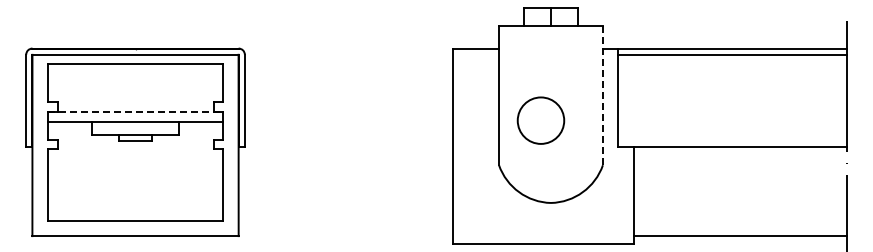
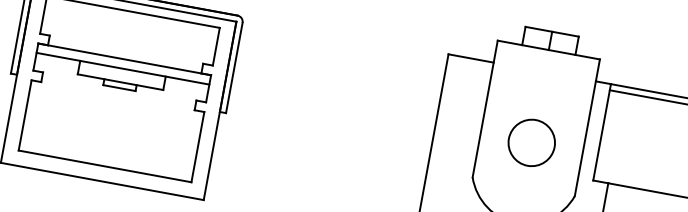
line: (602, 95) -> (586, 127), dashed -> solid
line: (135, 112) -> (124, 59), dashed -> solid
circle: (540, 120) -> (531, 142), moved

